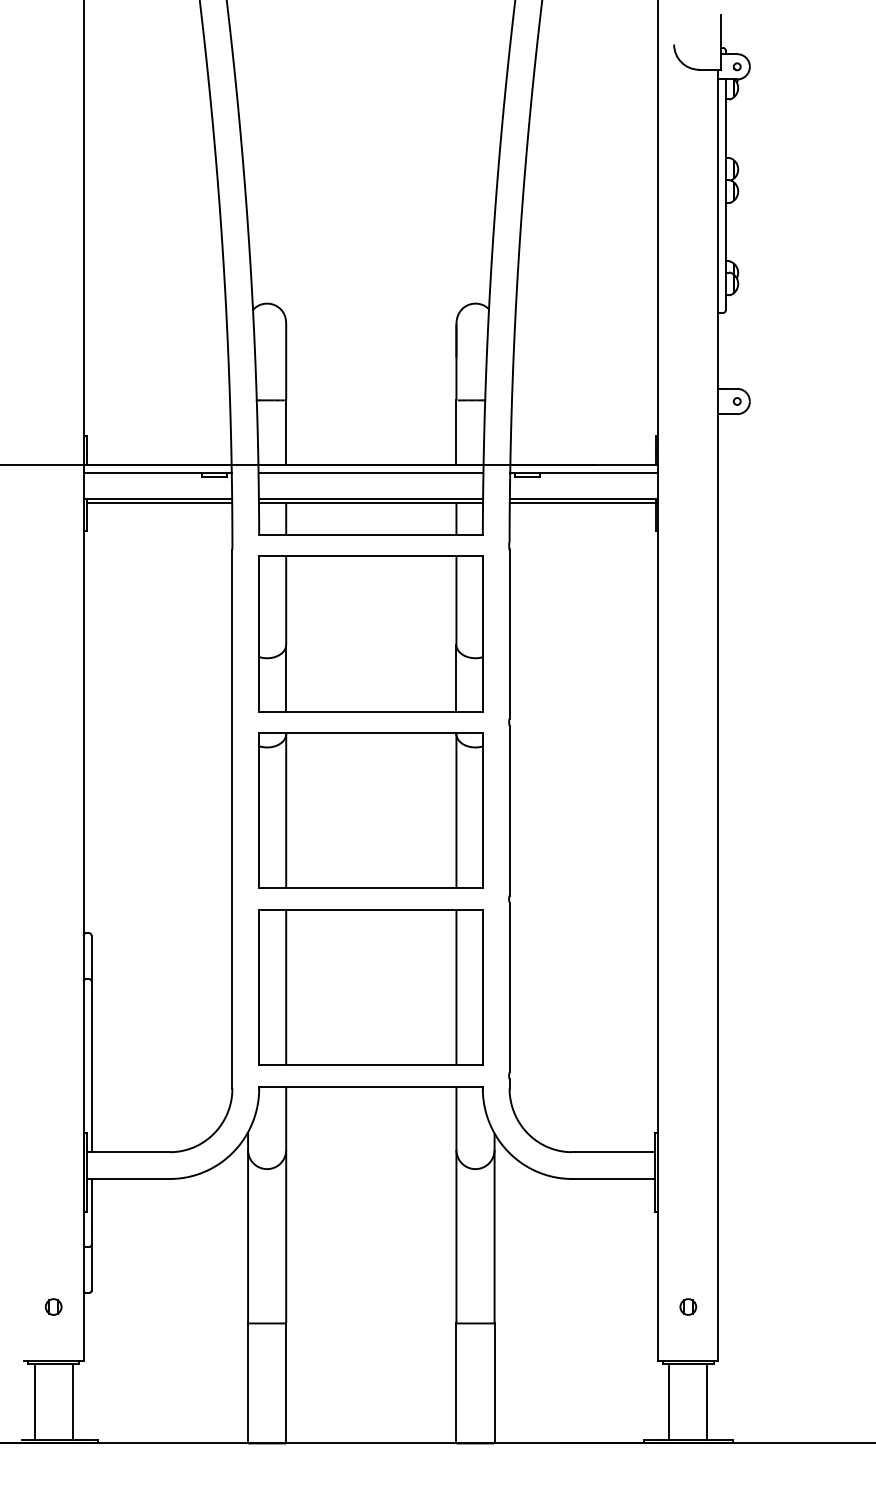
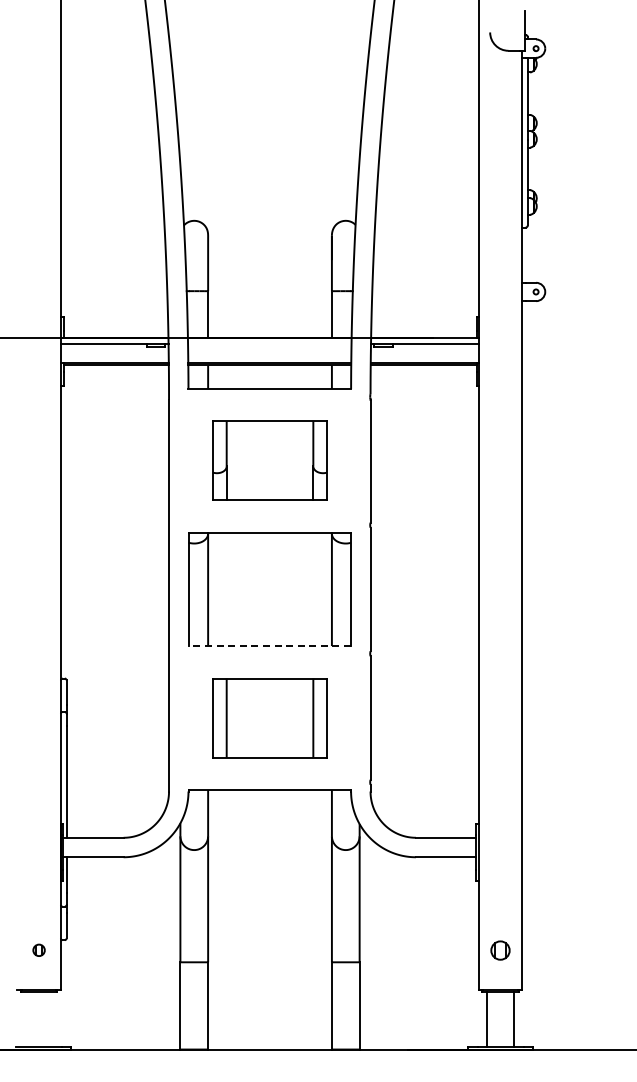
line: (370, 473) -> (269, 344), removed
part: (370, 633) -> (269, 460), size x0.7
line: (370, 889) -> (269, 646), solid -> dashed
part: (370, 988) -> (269, 718), size x0.7
part: (688, 1305) -> (500, 949), size x1.6
line: (35, 1400) -> (25, 1018), removed
line: (72, 1400) -> (52, 1018), removed

